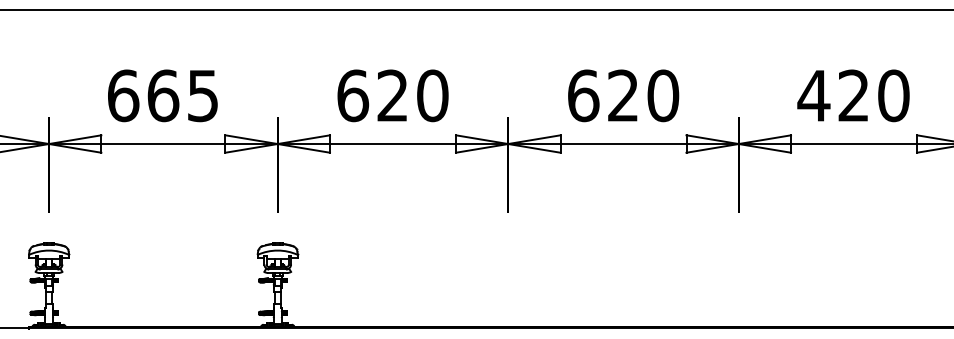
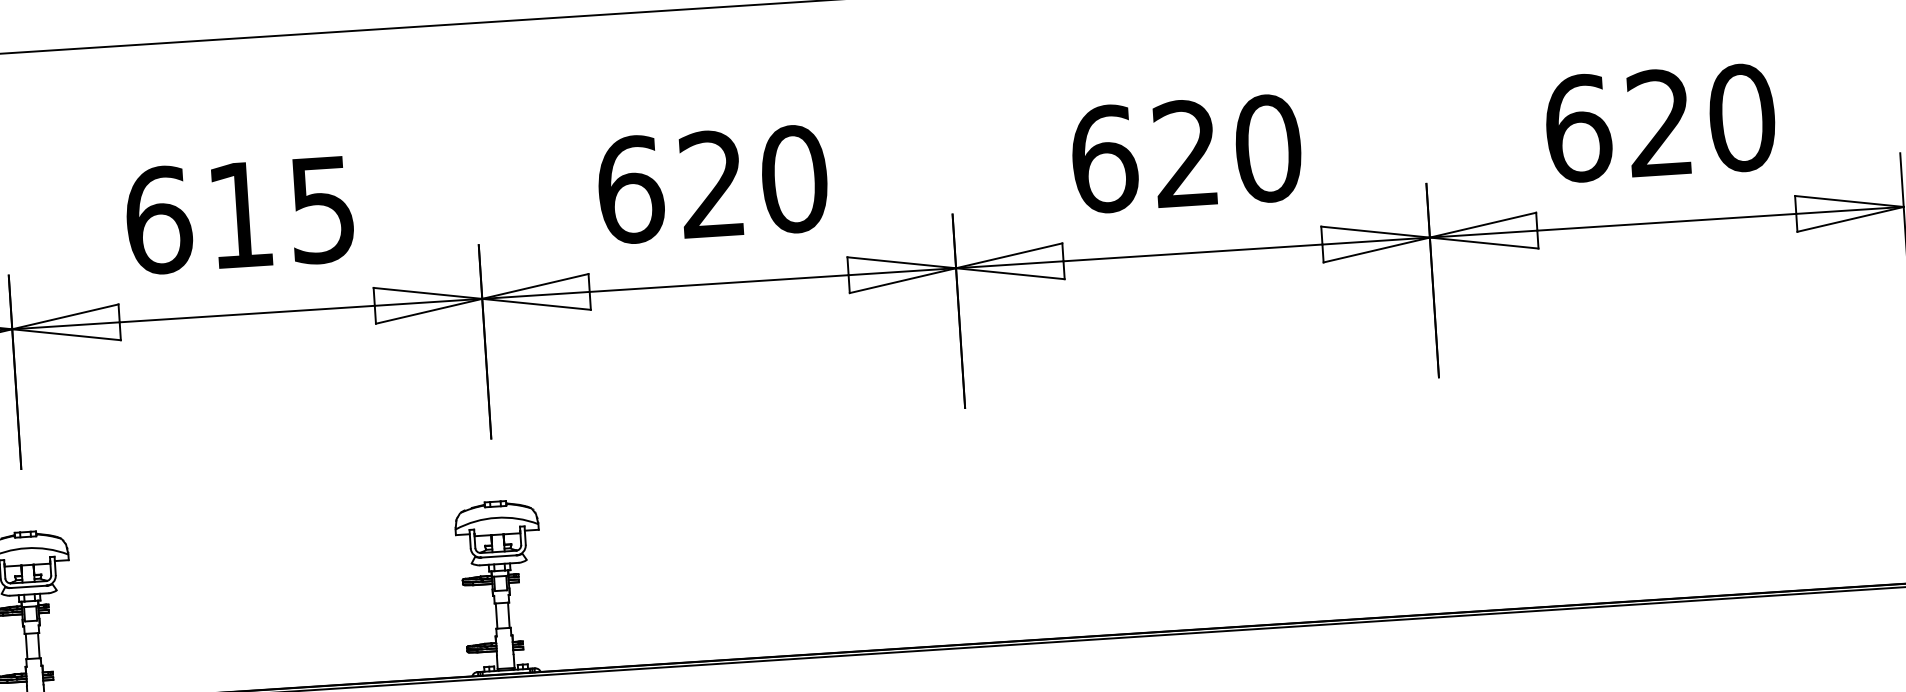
text: (163, 95) -> (241, 214), 665 -> 615
text: (813, 95) -> (1577, 127), 420 -> 620

